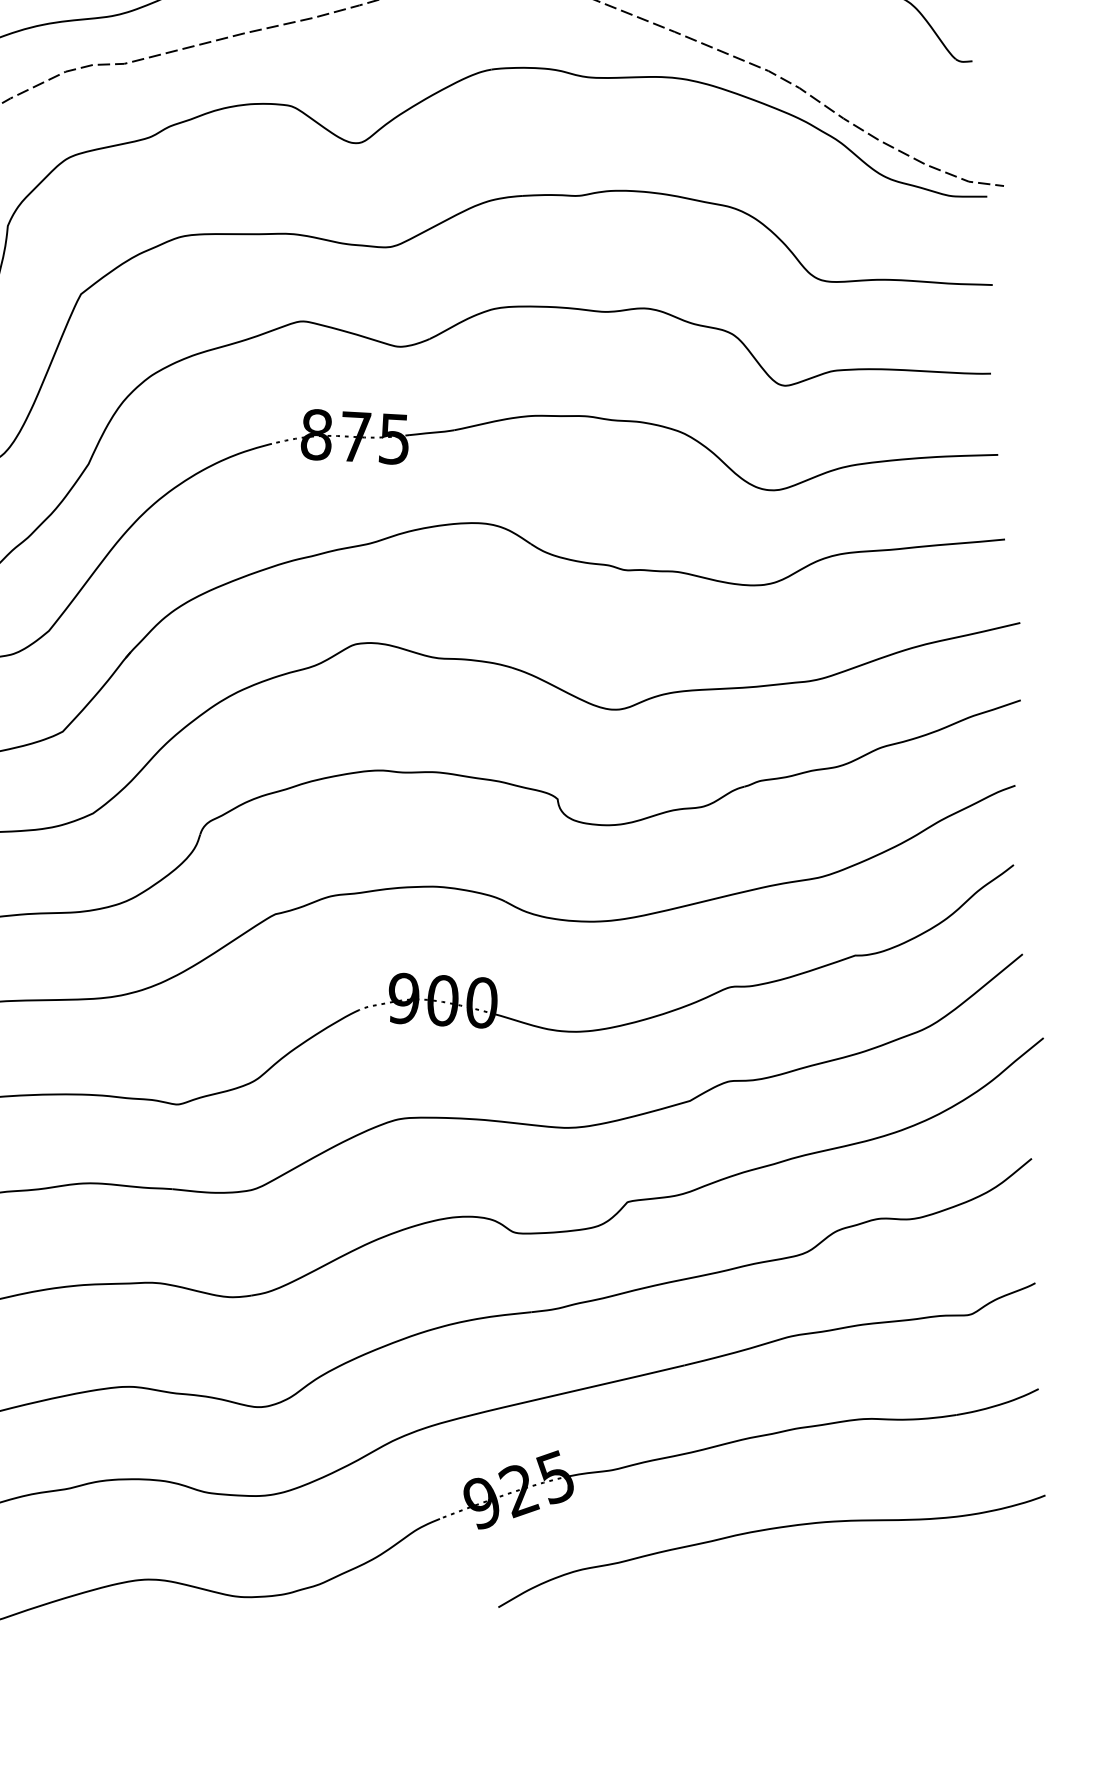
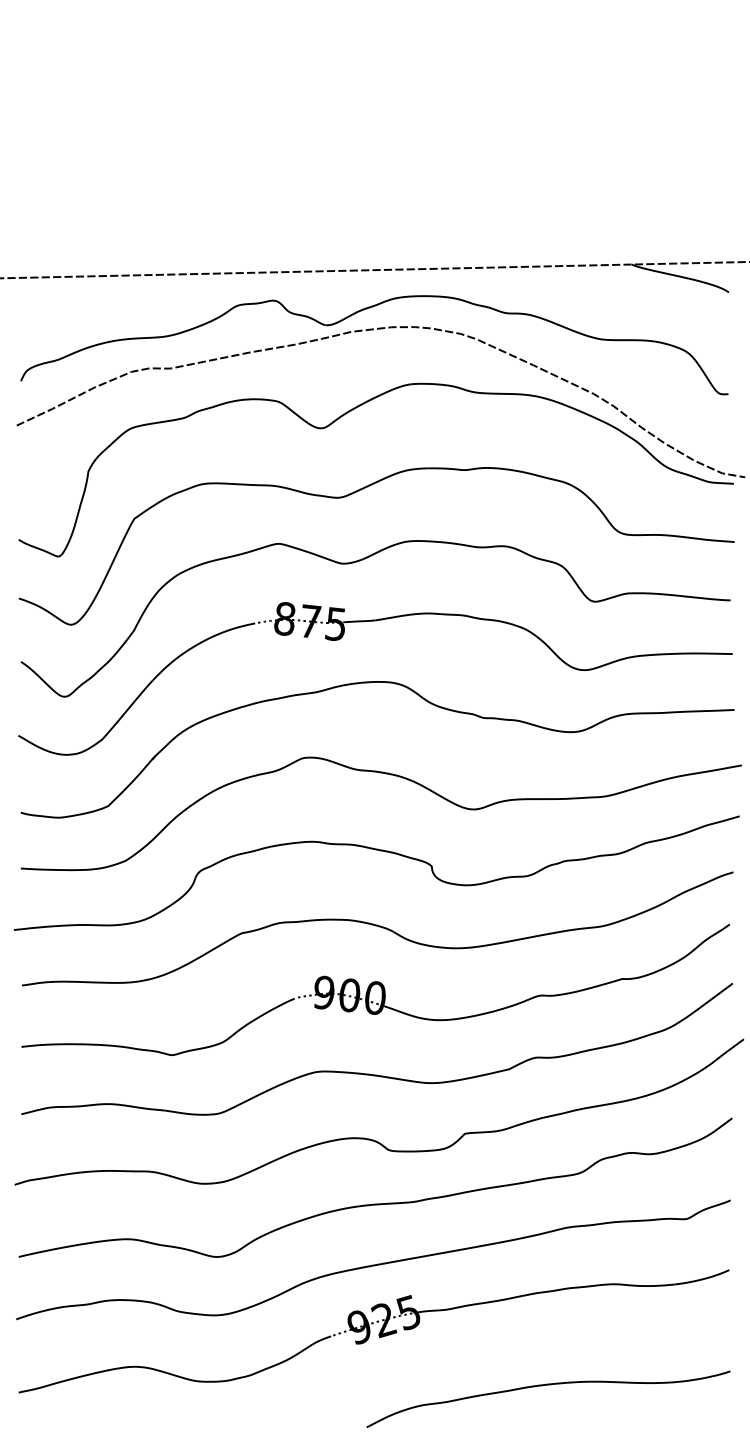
curve: (770, 1530) -> (548, 1385), moved

